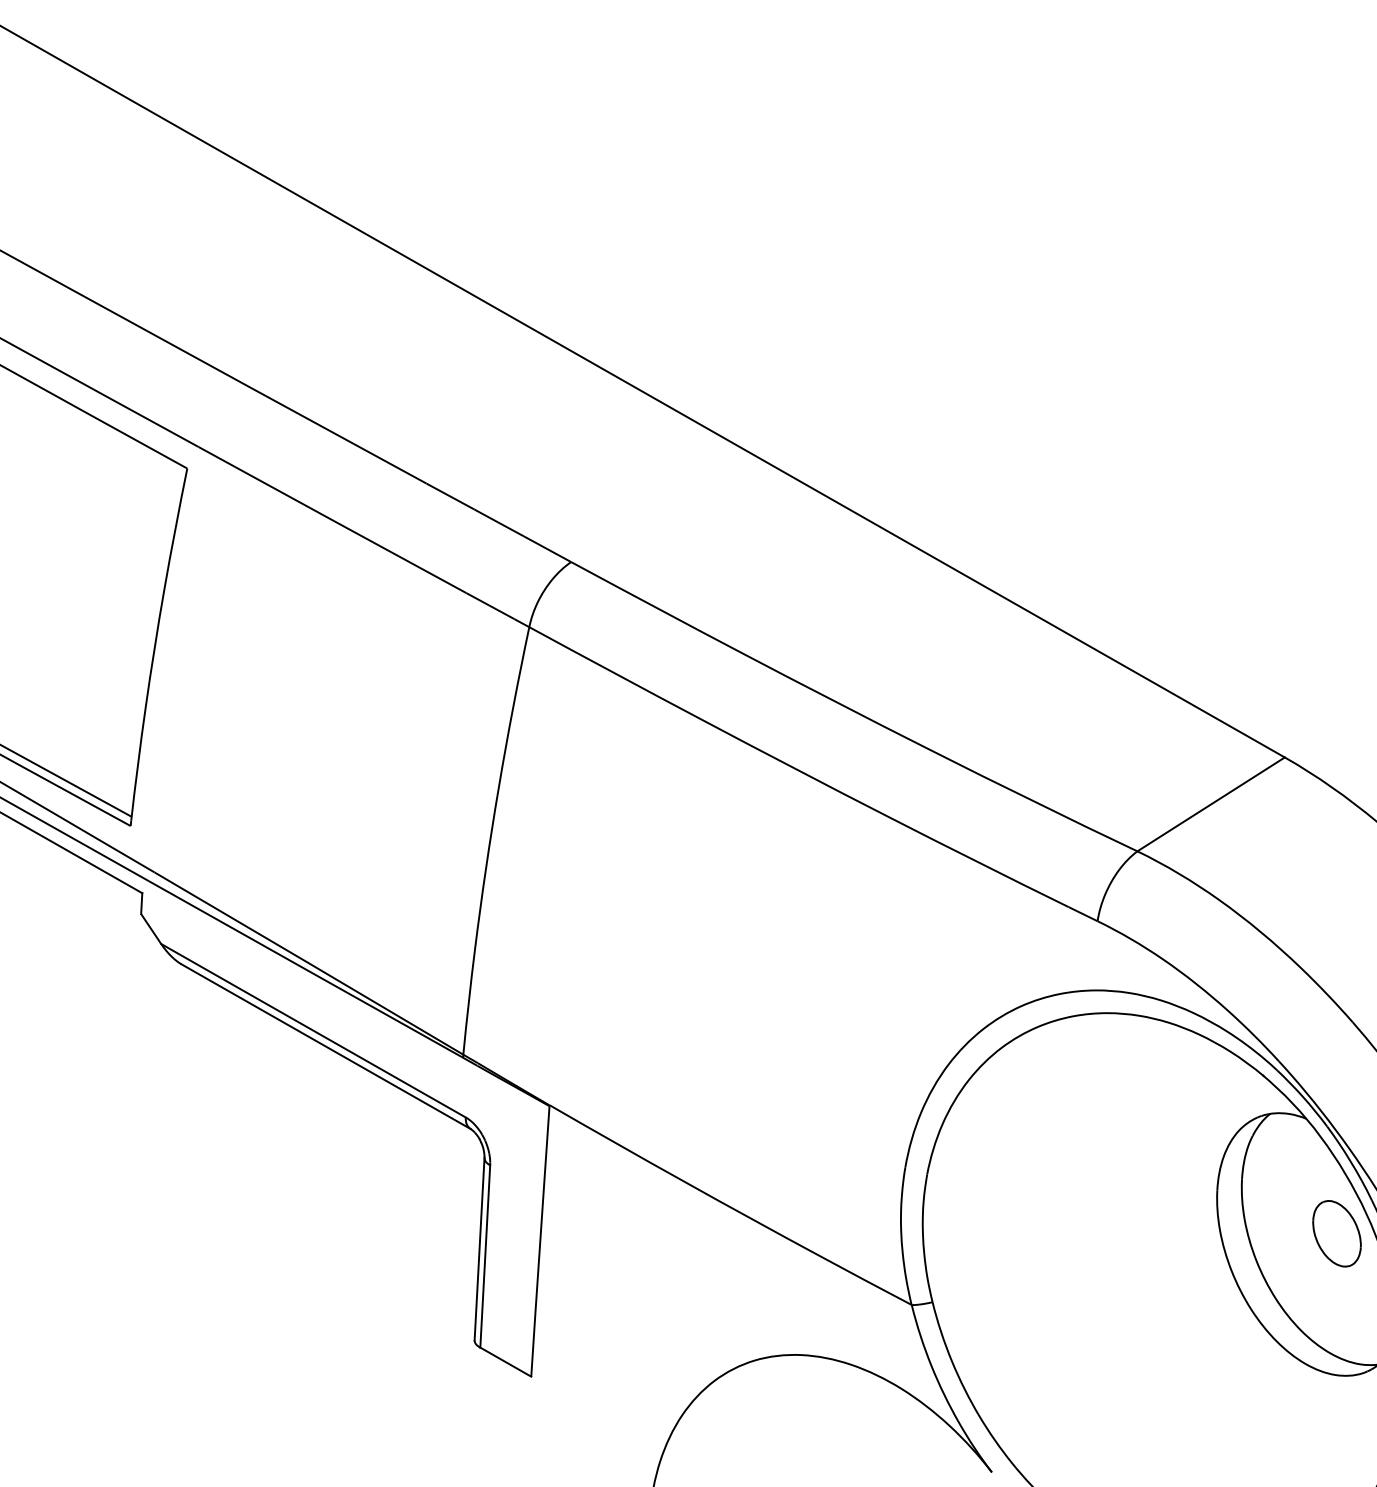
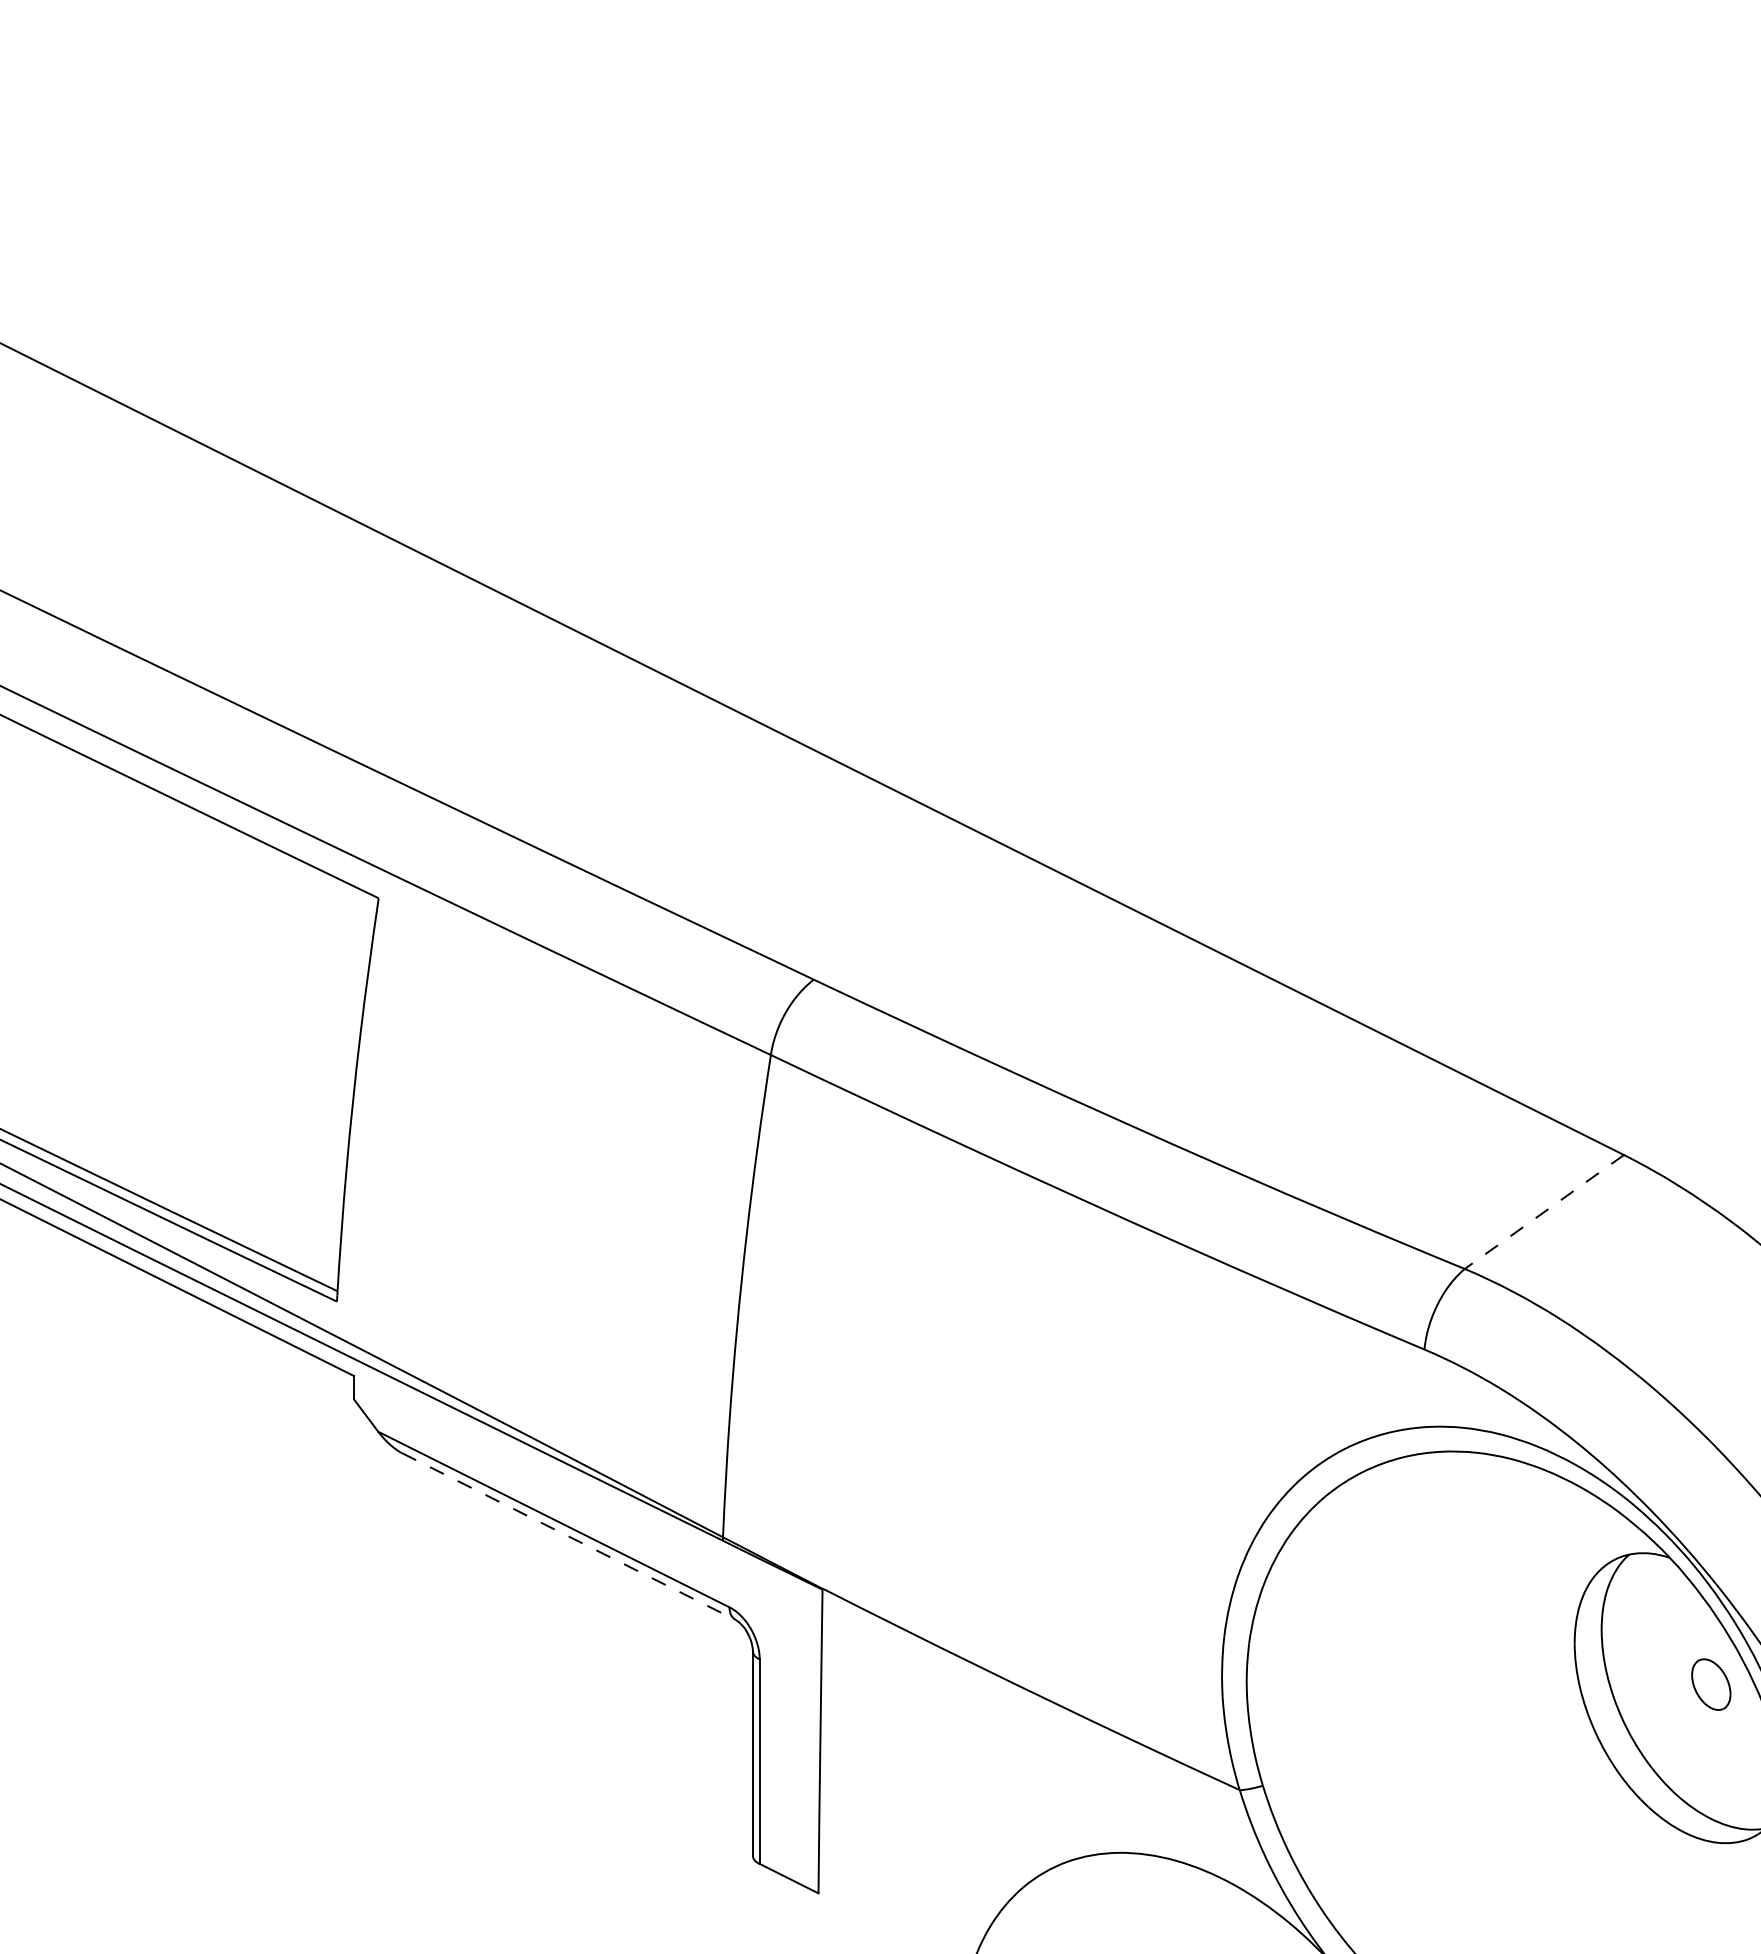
line: (1211, 803) -> (1544, 1211), solid -> dashed
line: (326, 1046) -> (569, 1536), solid -> dashed
part: (1337, 1233) -> (1711, 1684), size x0.7

